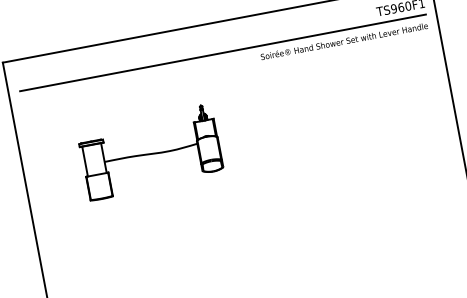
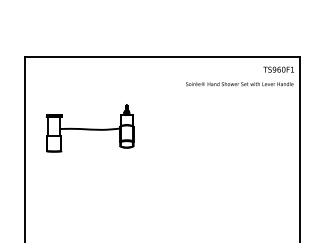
line: (222, 53) -> (162, 77), removed
part: (149, 152) -> (89, 128), moved

